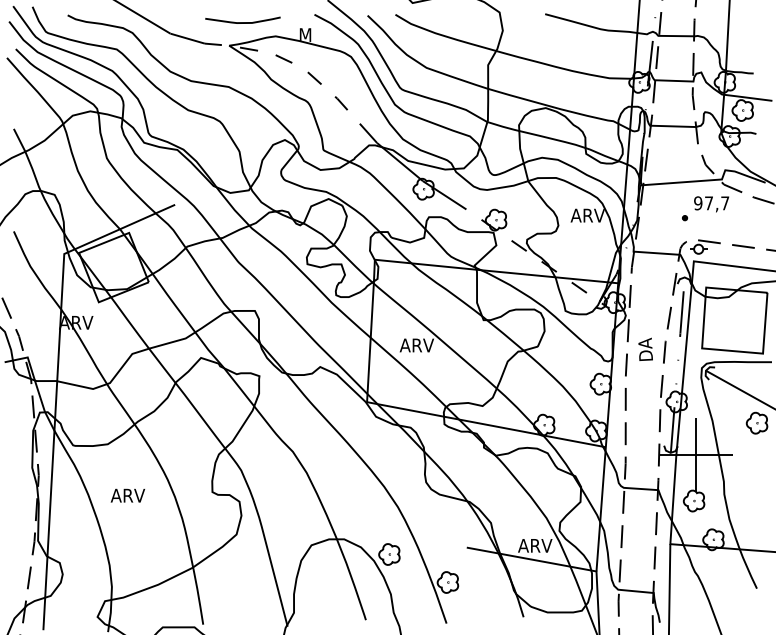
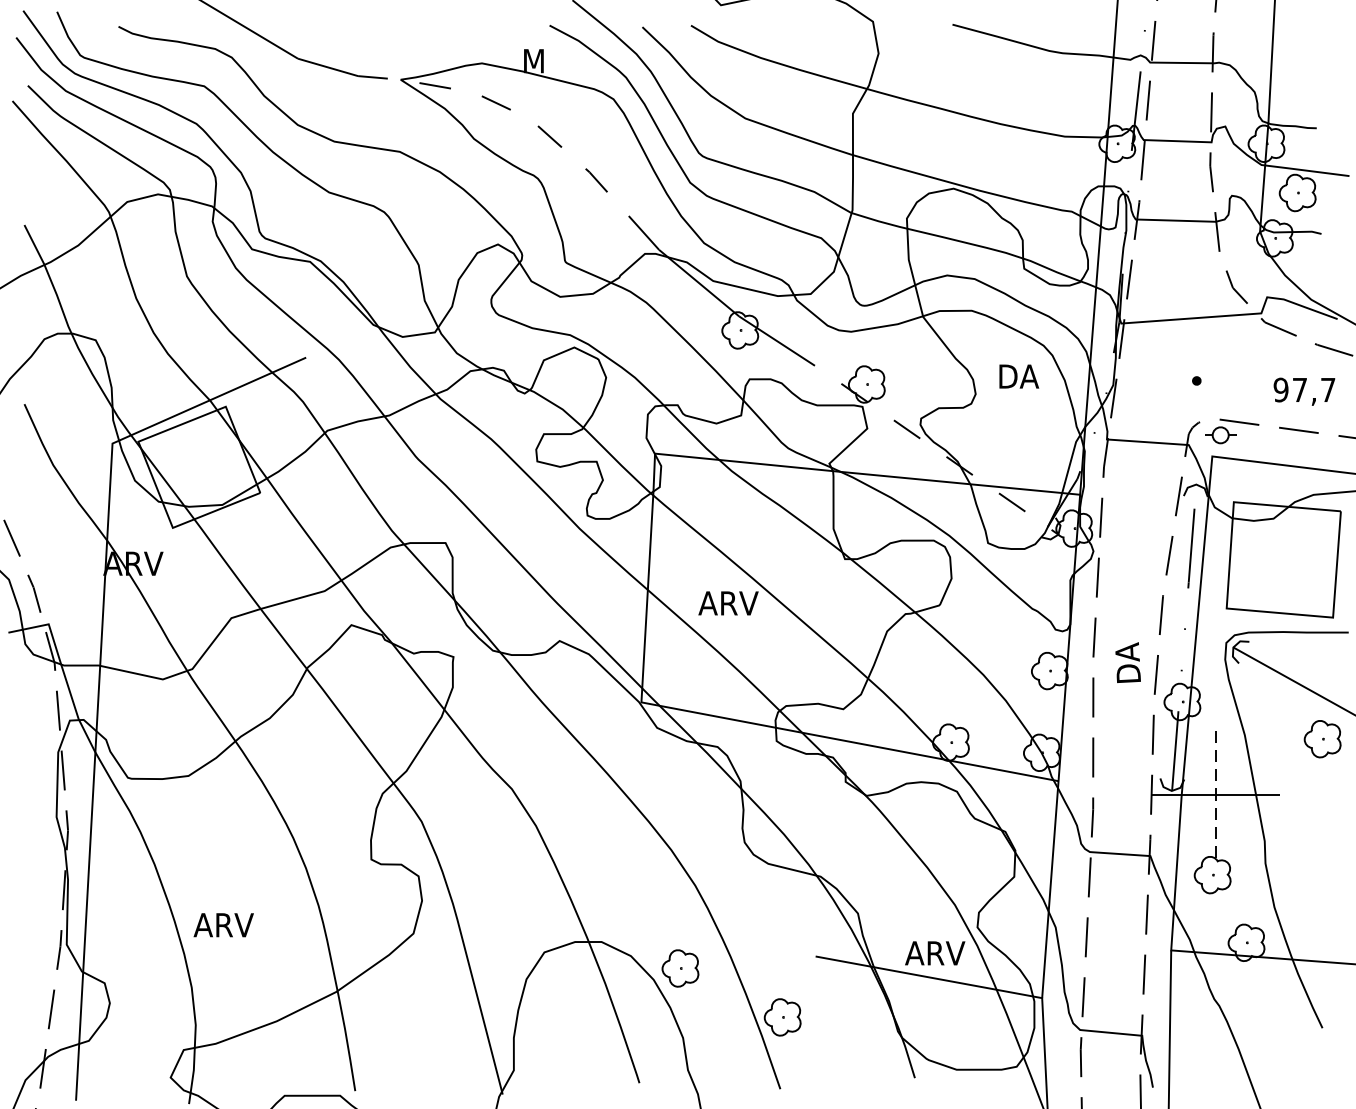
curve: (242, 22) -> (423, 39), removed
text: (711, 204) -> (1304, 392), moved
text: (587, 215) -> (1026, 376), ARV -> DA
text: (645, 348) -> (1127, 661), moved
line: (696, 455) -> (1216, 795), solid -> dashed
text: (127, 495) -> (222, 924), moved

